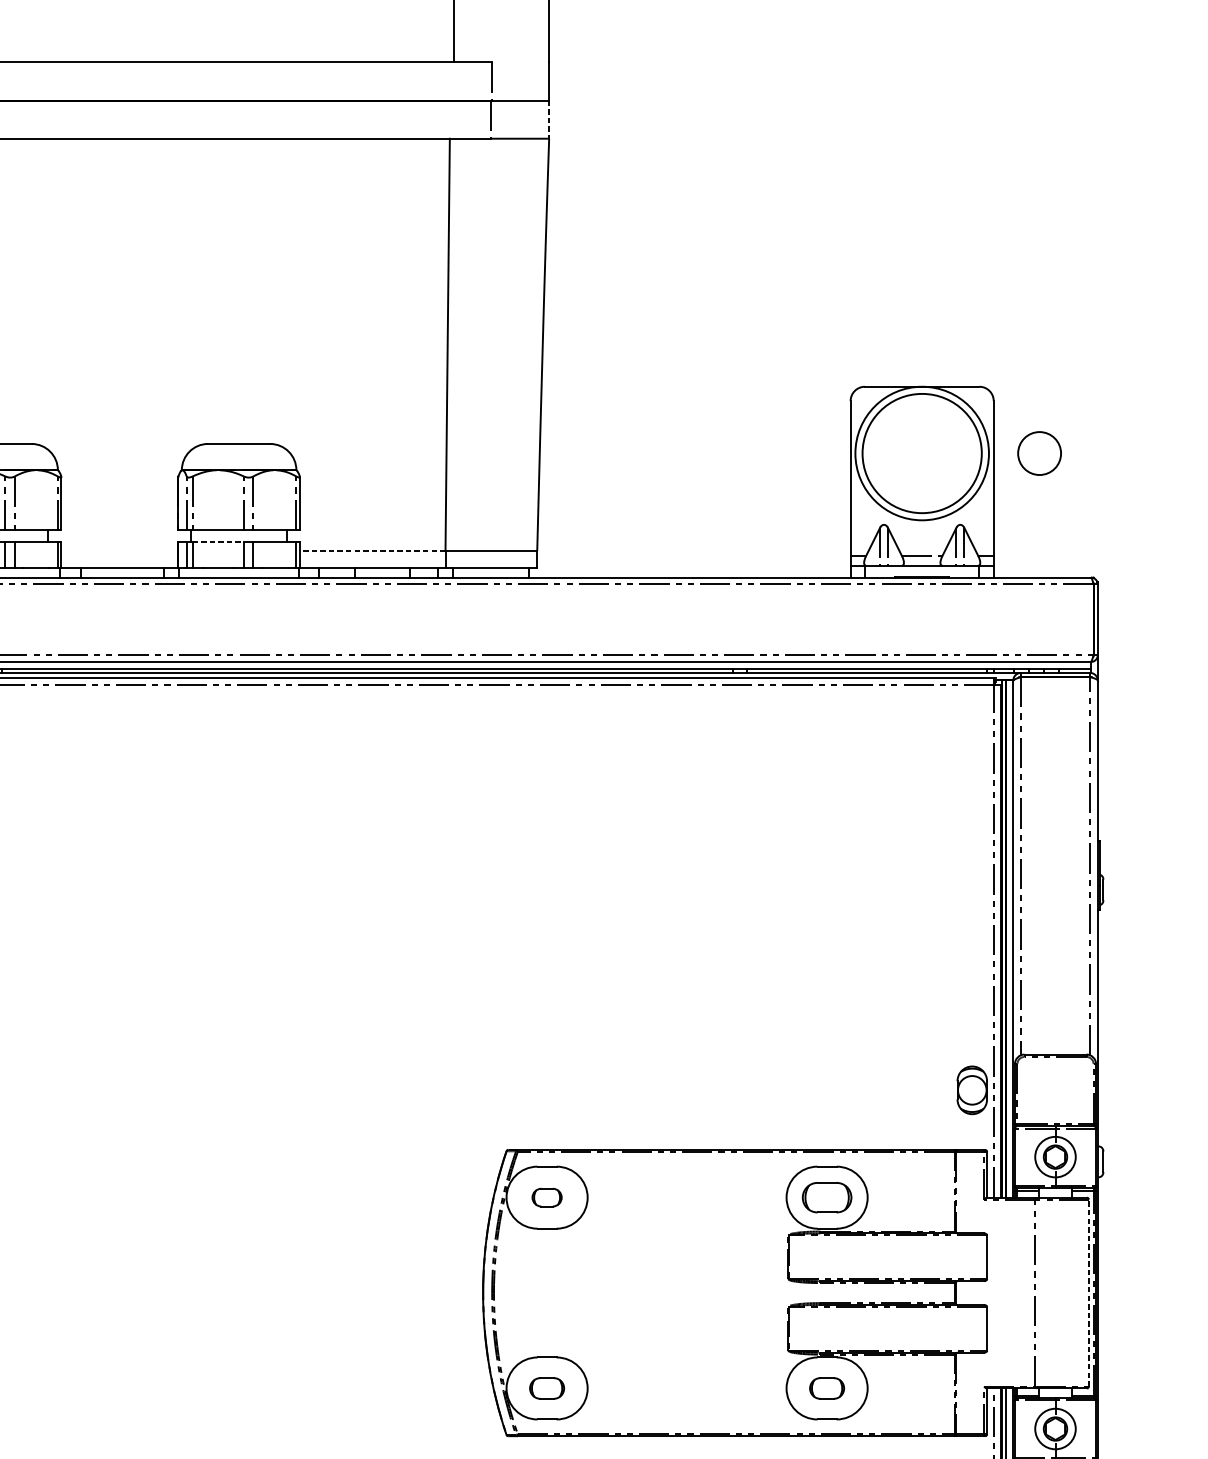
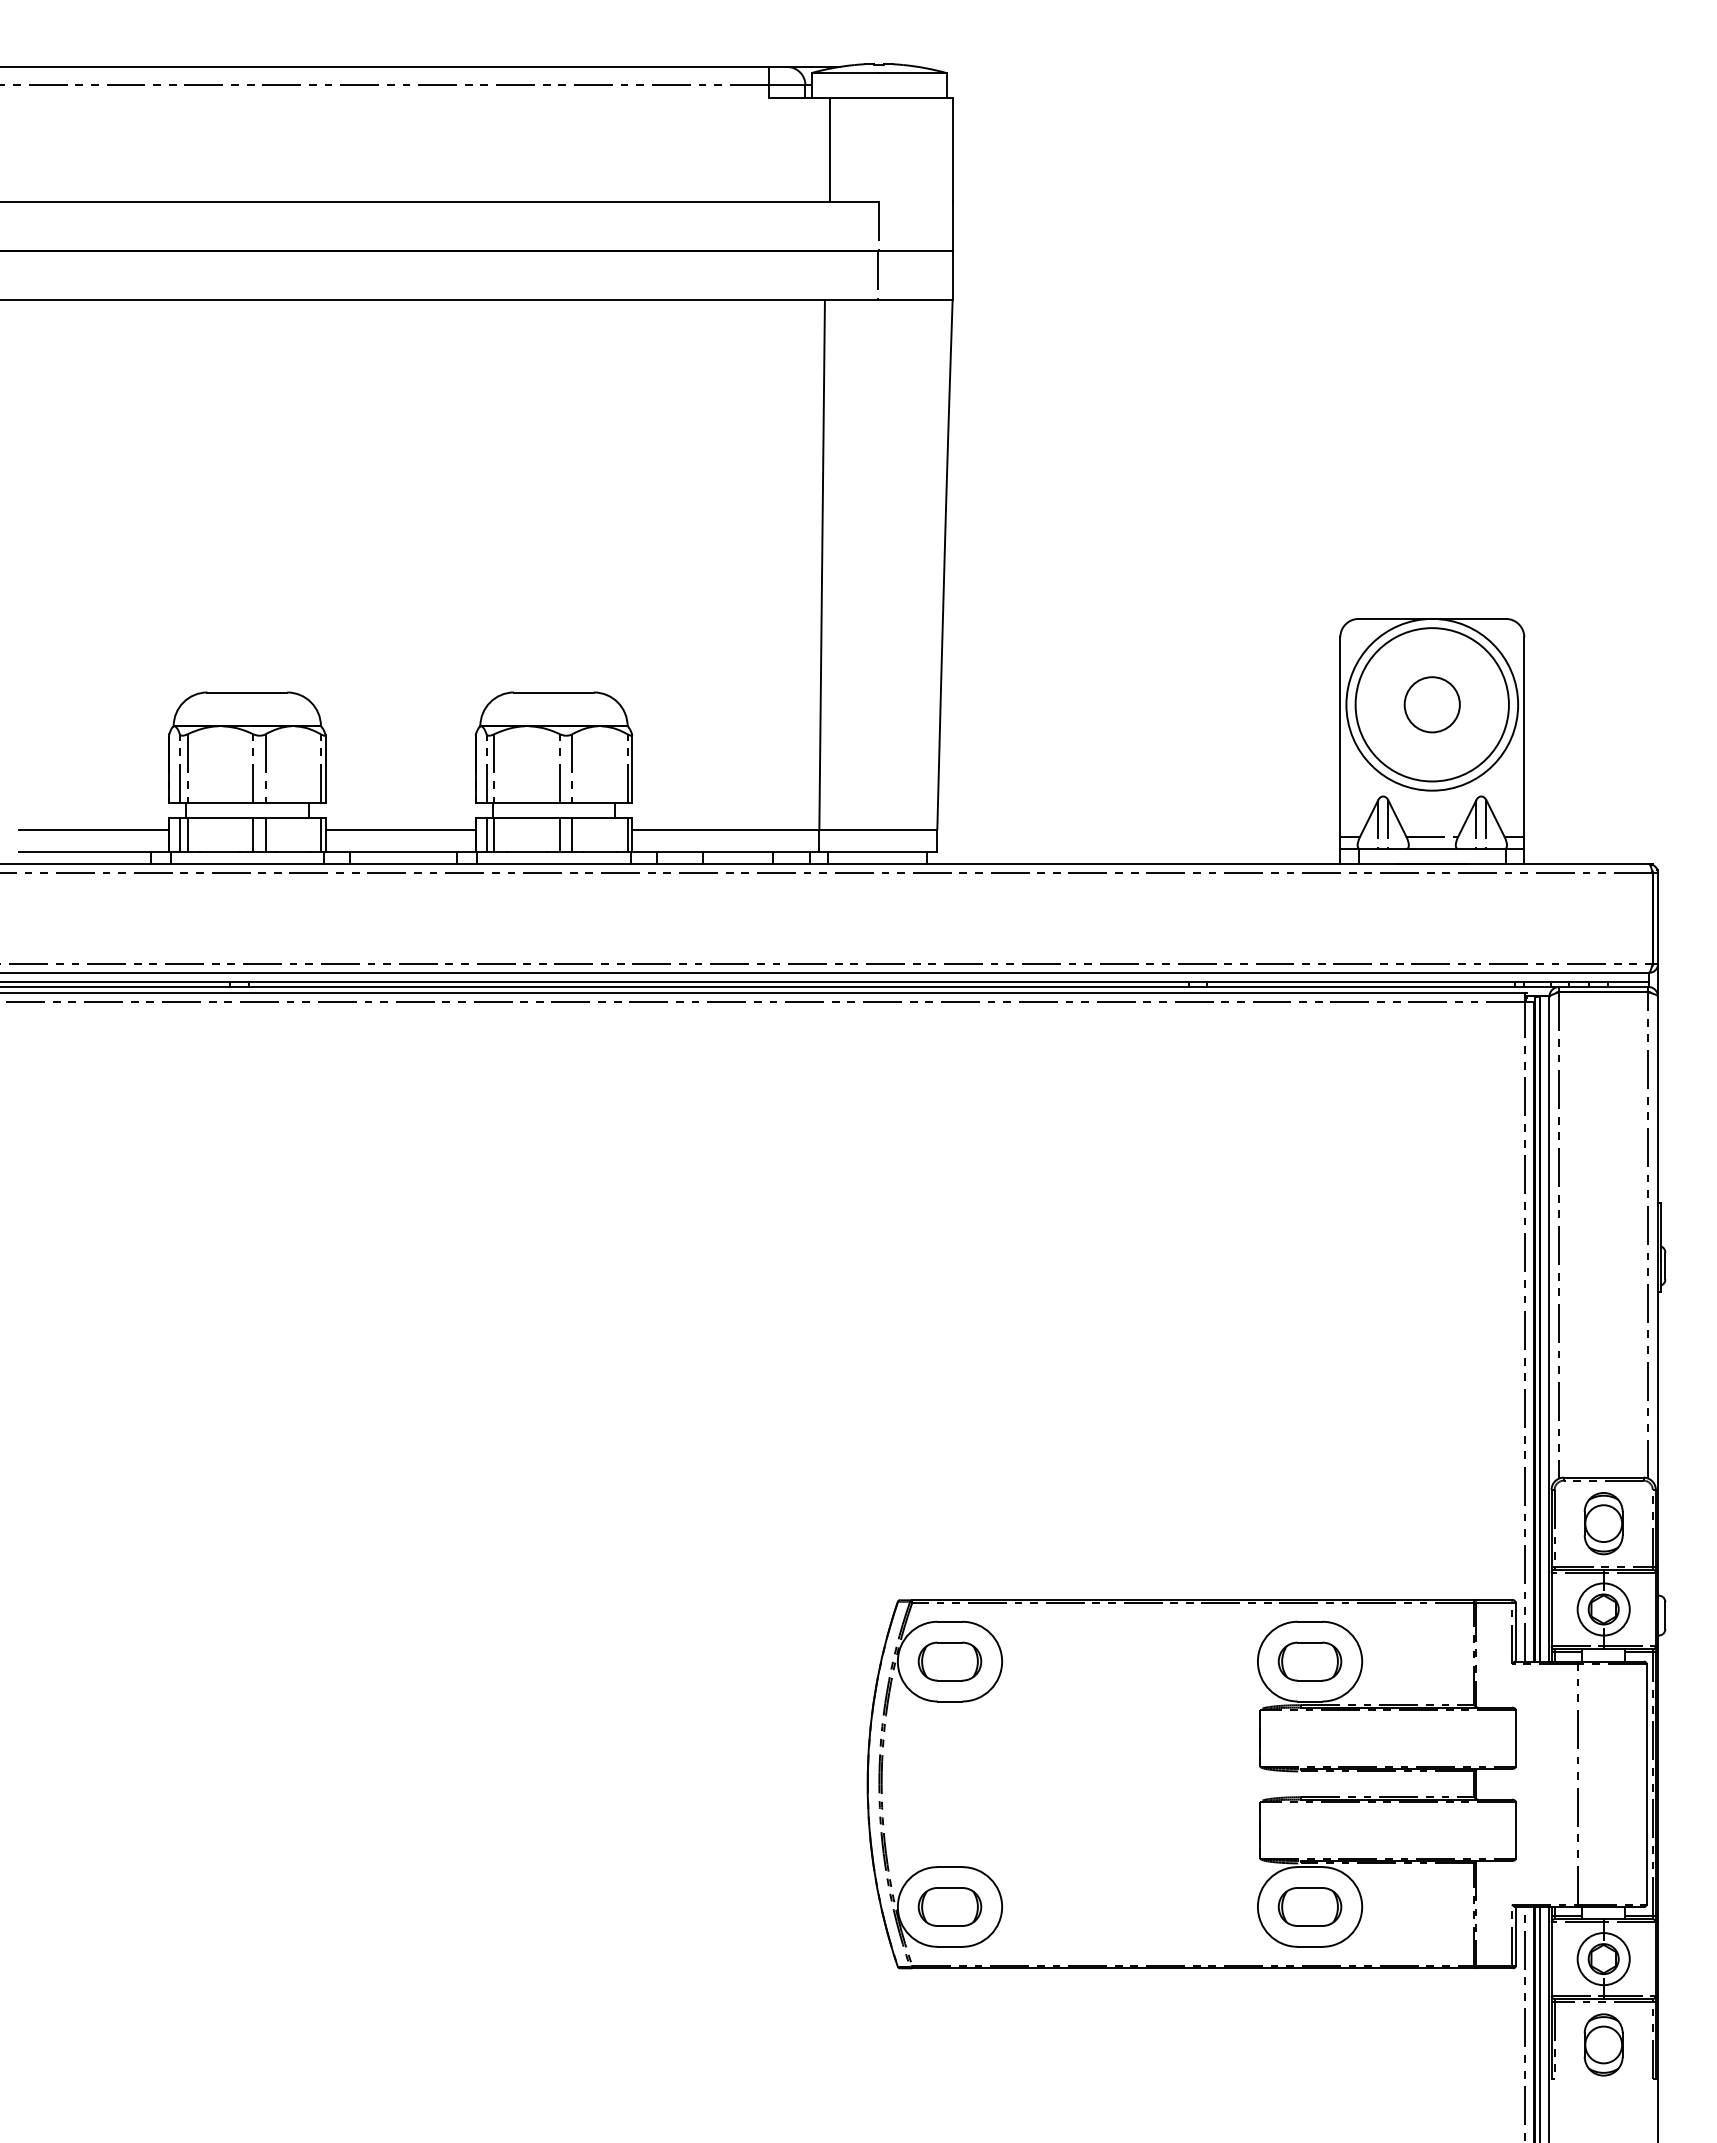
line: (549, 119) -> (952, 275), dashed -> solid
circle: (1039, 453) -> (1431, 704), moved
line: (218, 541) -> (527, 818), dashed -> solid
line: (119, 550) -> (400, 829), added
line: (372, 550) -> (725, 829), dashed -> solid
part: (972, 1090) -> (1603, 1523), moved
part: (546, 1197) -> (949, 1661), size x1.67
line: (1088, 1292) -> (1646, 1783), dashed -> solid
part: (546, 1388) -> (949, 1906), size x1.43
part: (826, 1388) -> (1309, 1906), size x1.43

